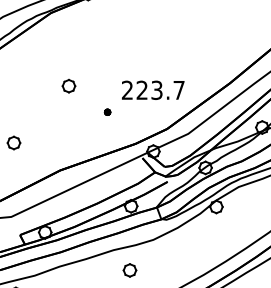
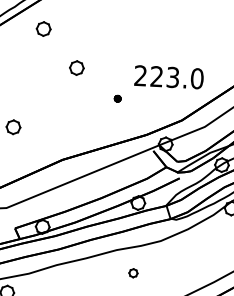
part: (36, 51) -> (43, 28), added
text: (178, 89) -> (196, 77), 223.7 -> 223.0
part: (129, 270) -> (132, 273), size x0.6

